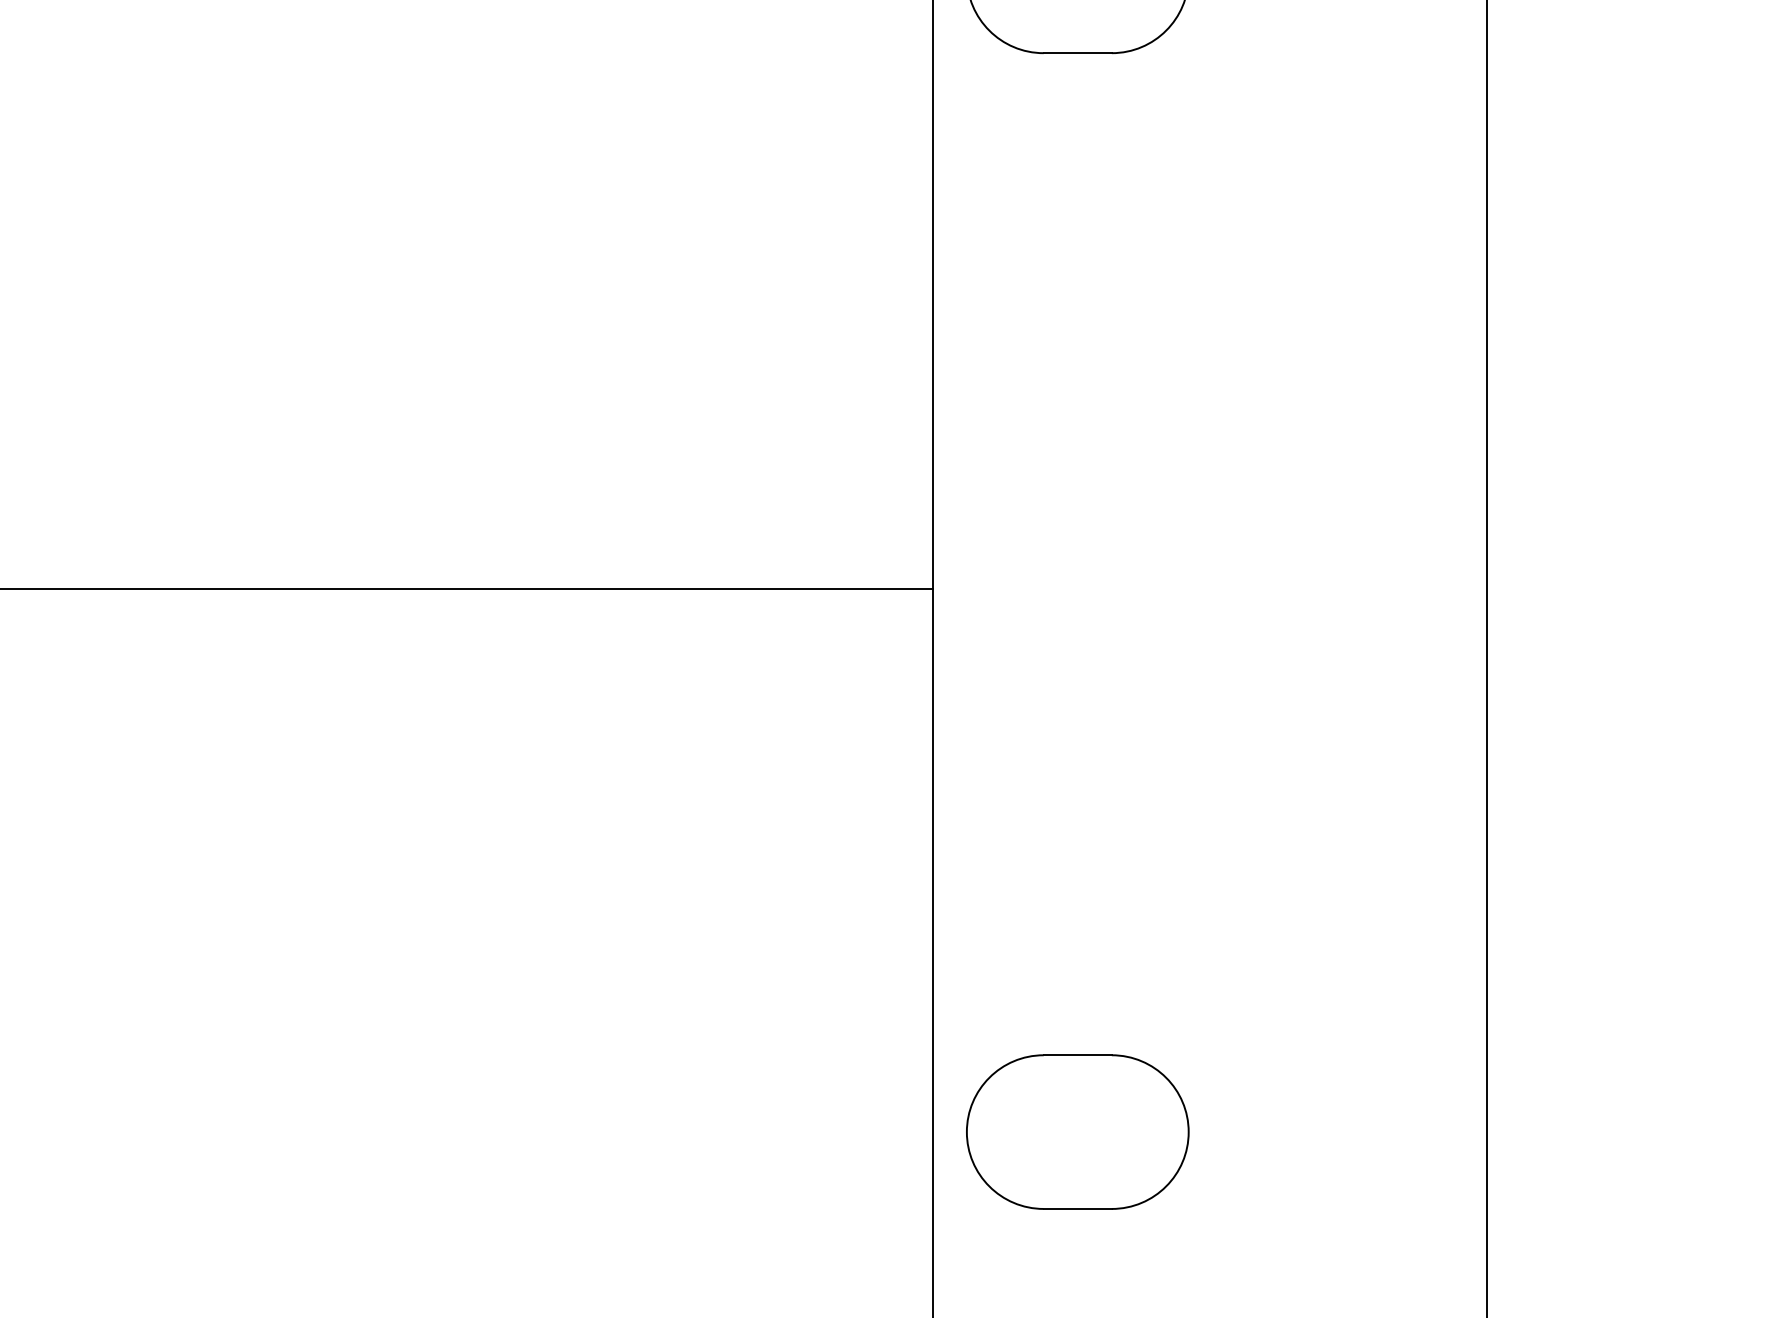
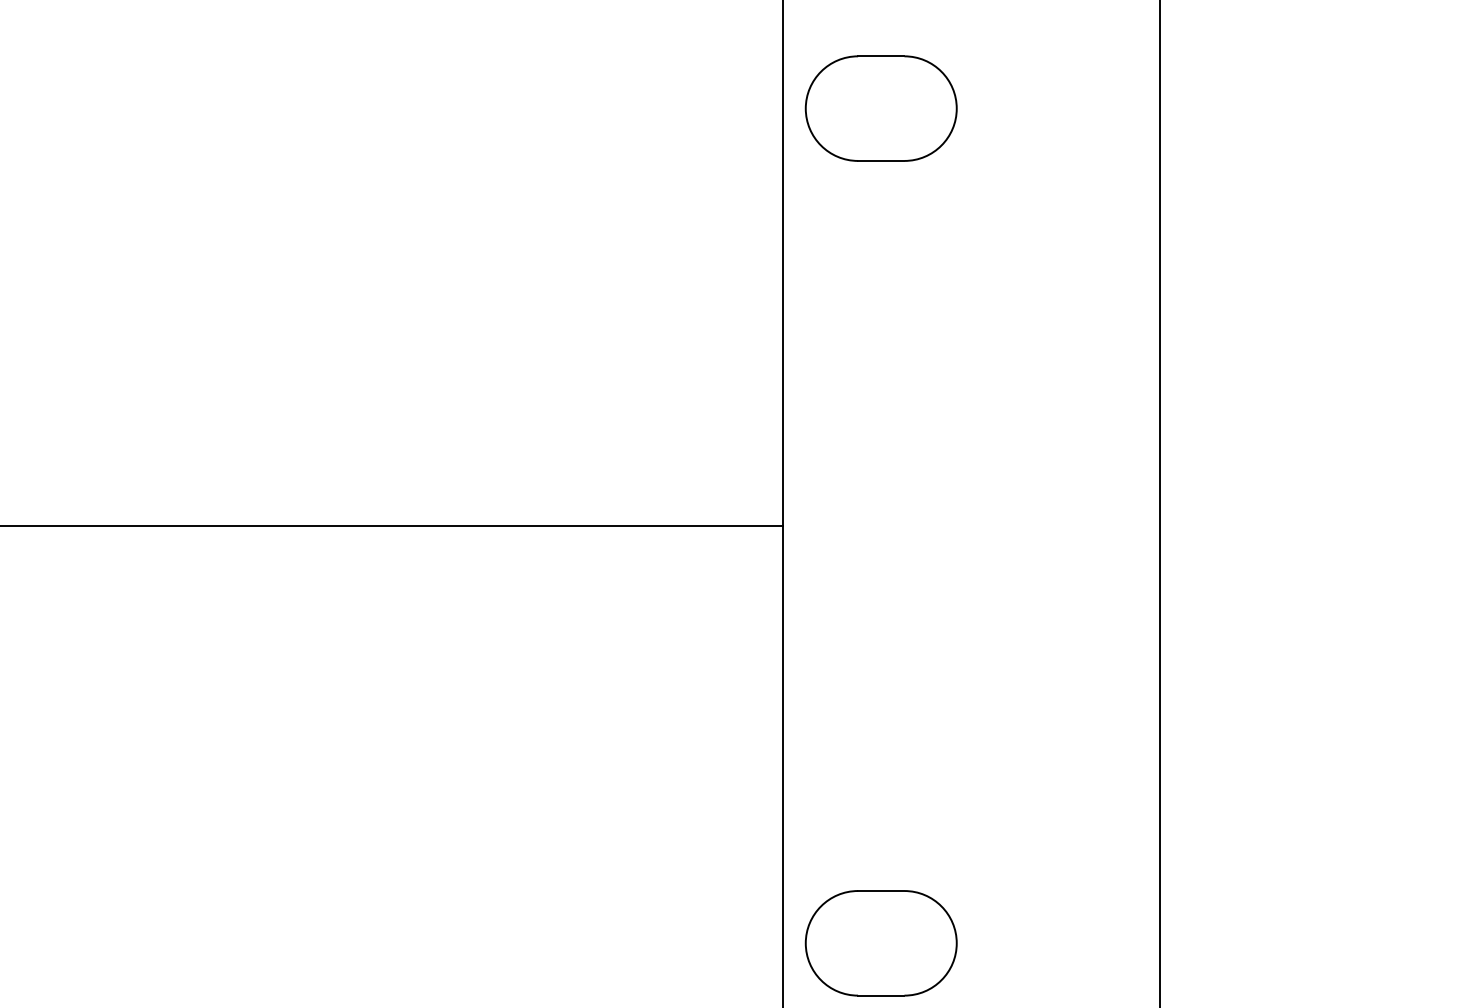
part: (1076, 1132) -> (880, 943), moved

